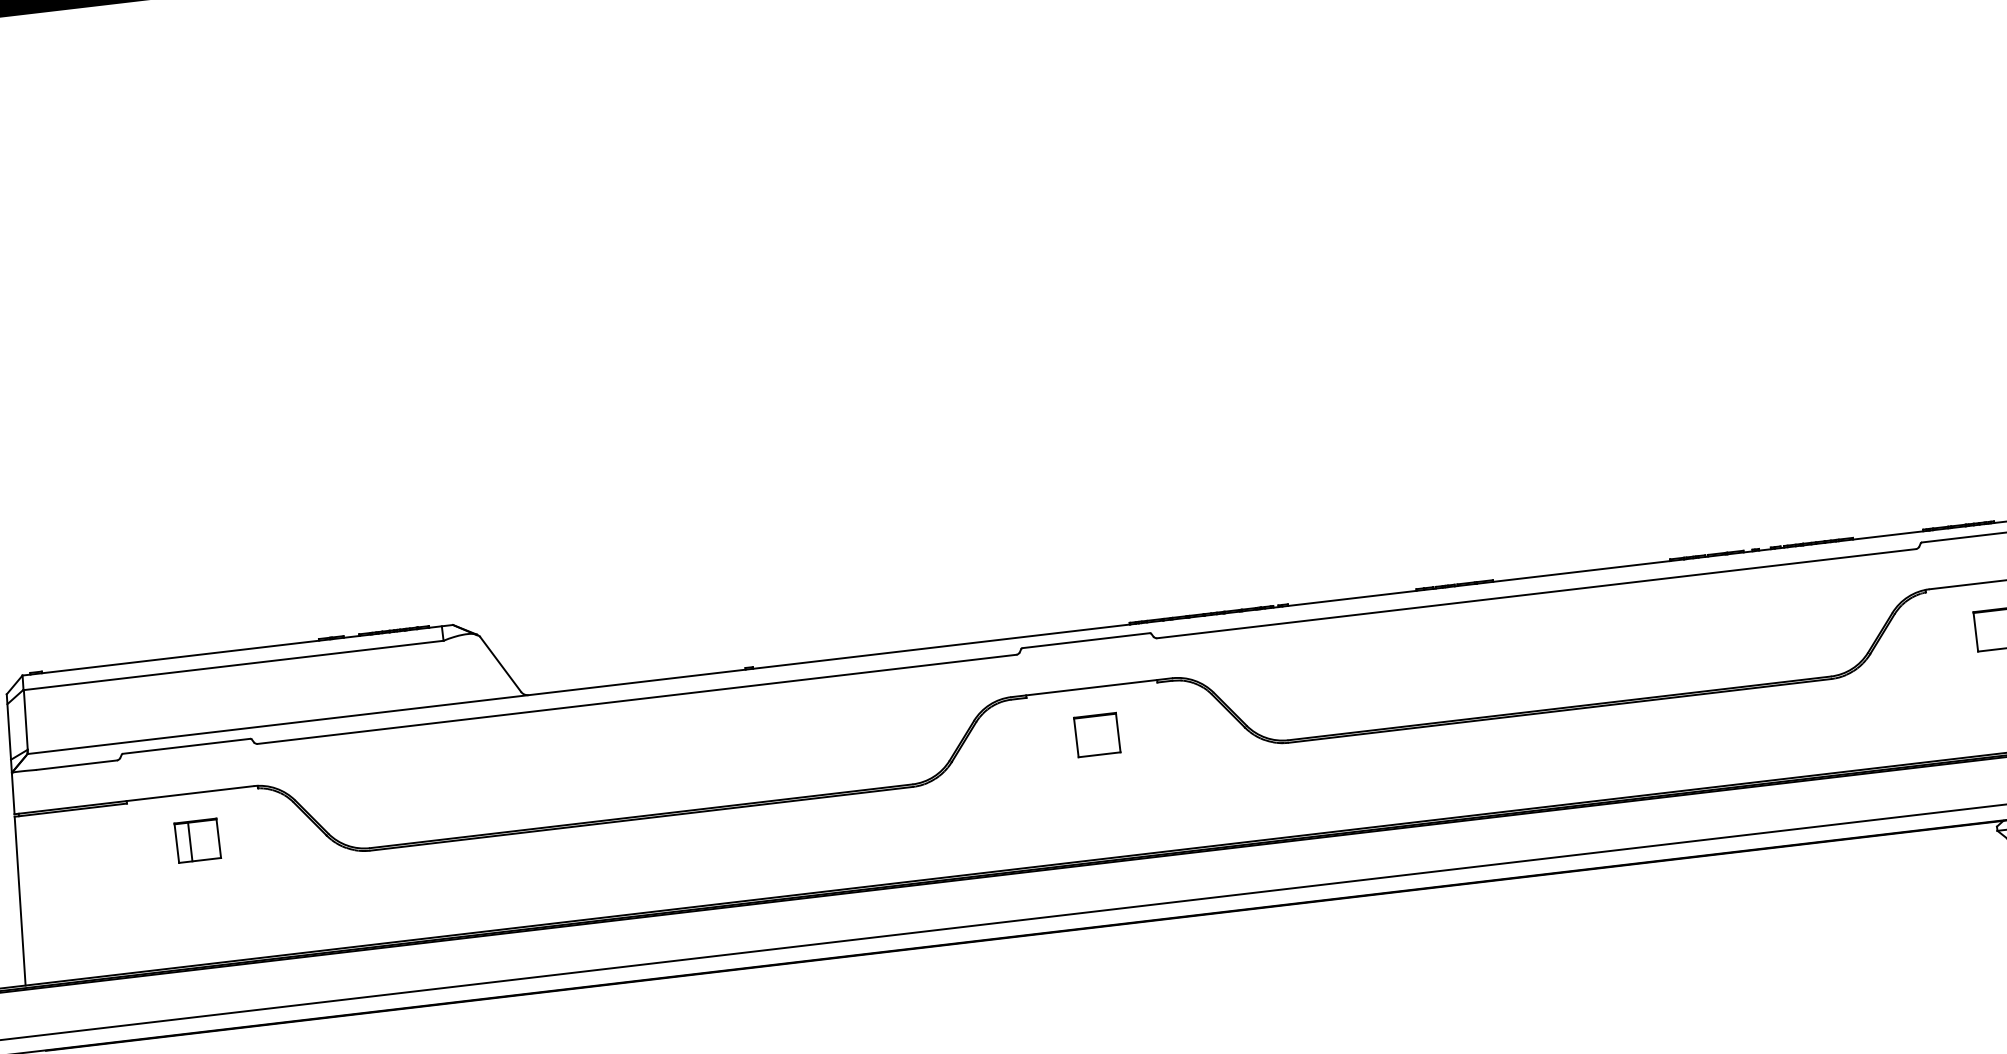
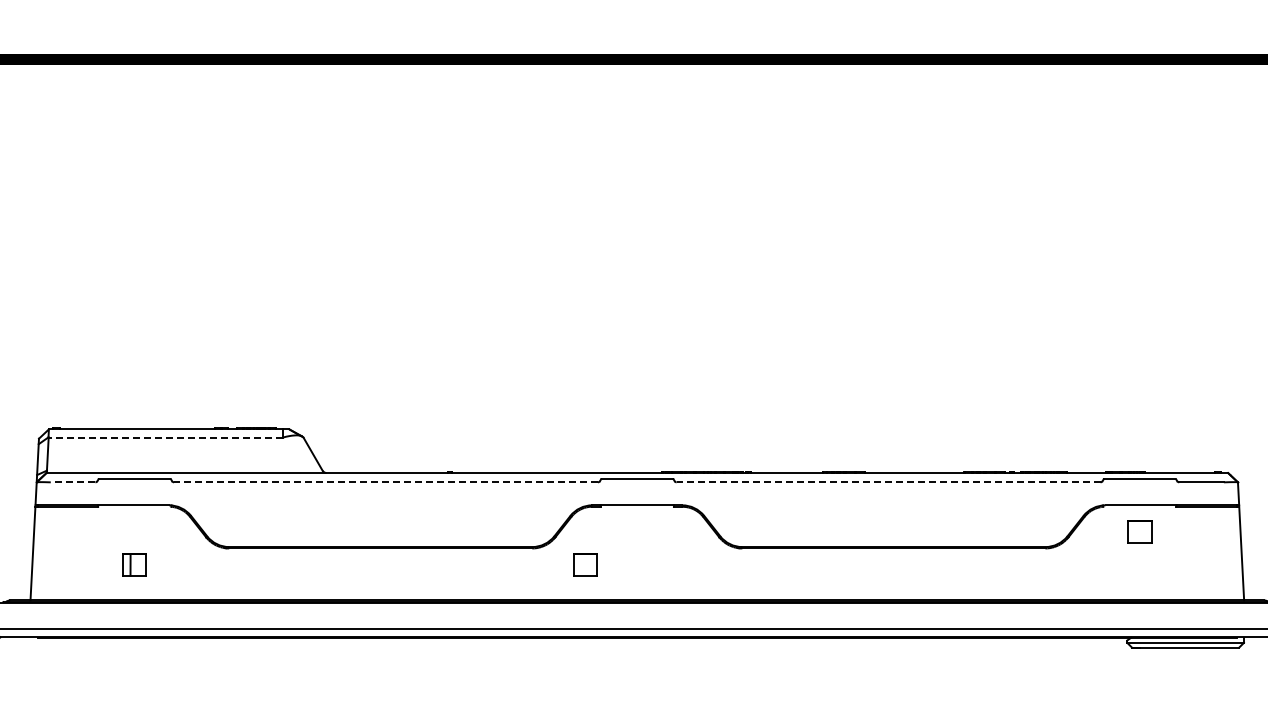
line: (1536, 594) -> (888, 482), solid -> dashed
line: (232, 665) -> (165, 437), solid -> dashed
line: (637, 699) -> (386, 482), solid -> dashed
part: (1097, 734) -> (585, 564), moved
line: (75, 765) -> (72, 482), solid -> dashed
part: (197, 840) -> (134, 564), moved

